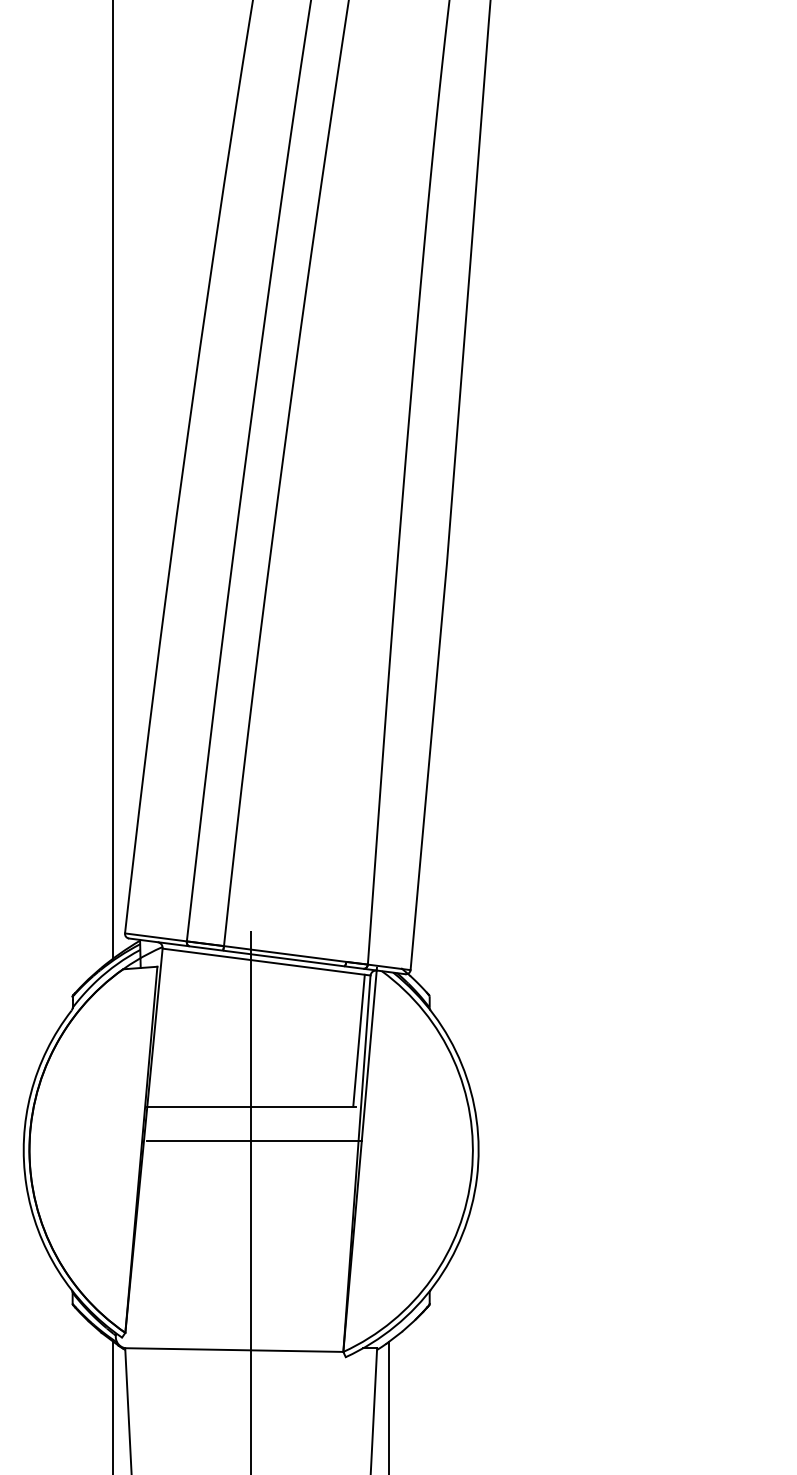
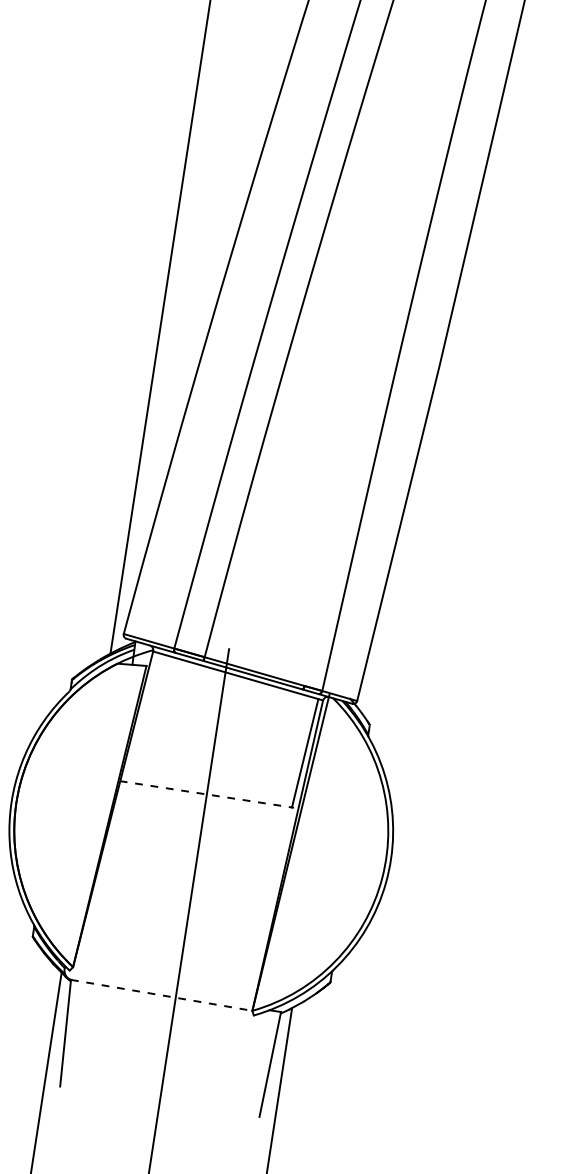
line: (251, 1106) -> (207, 794), solid -> dashed
line: (253, 1141) -> (204, 823), removed
line: (234, 1350) -> (161, 995), solid -> dashed

